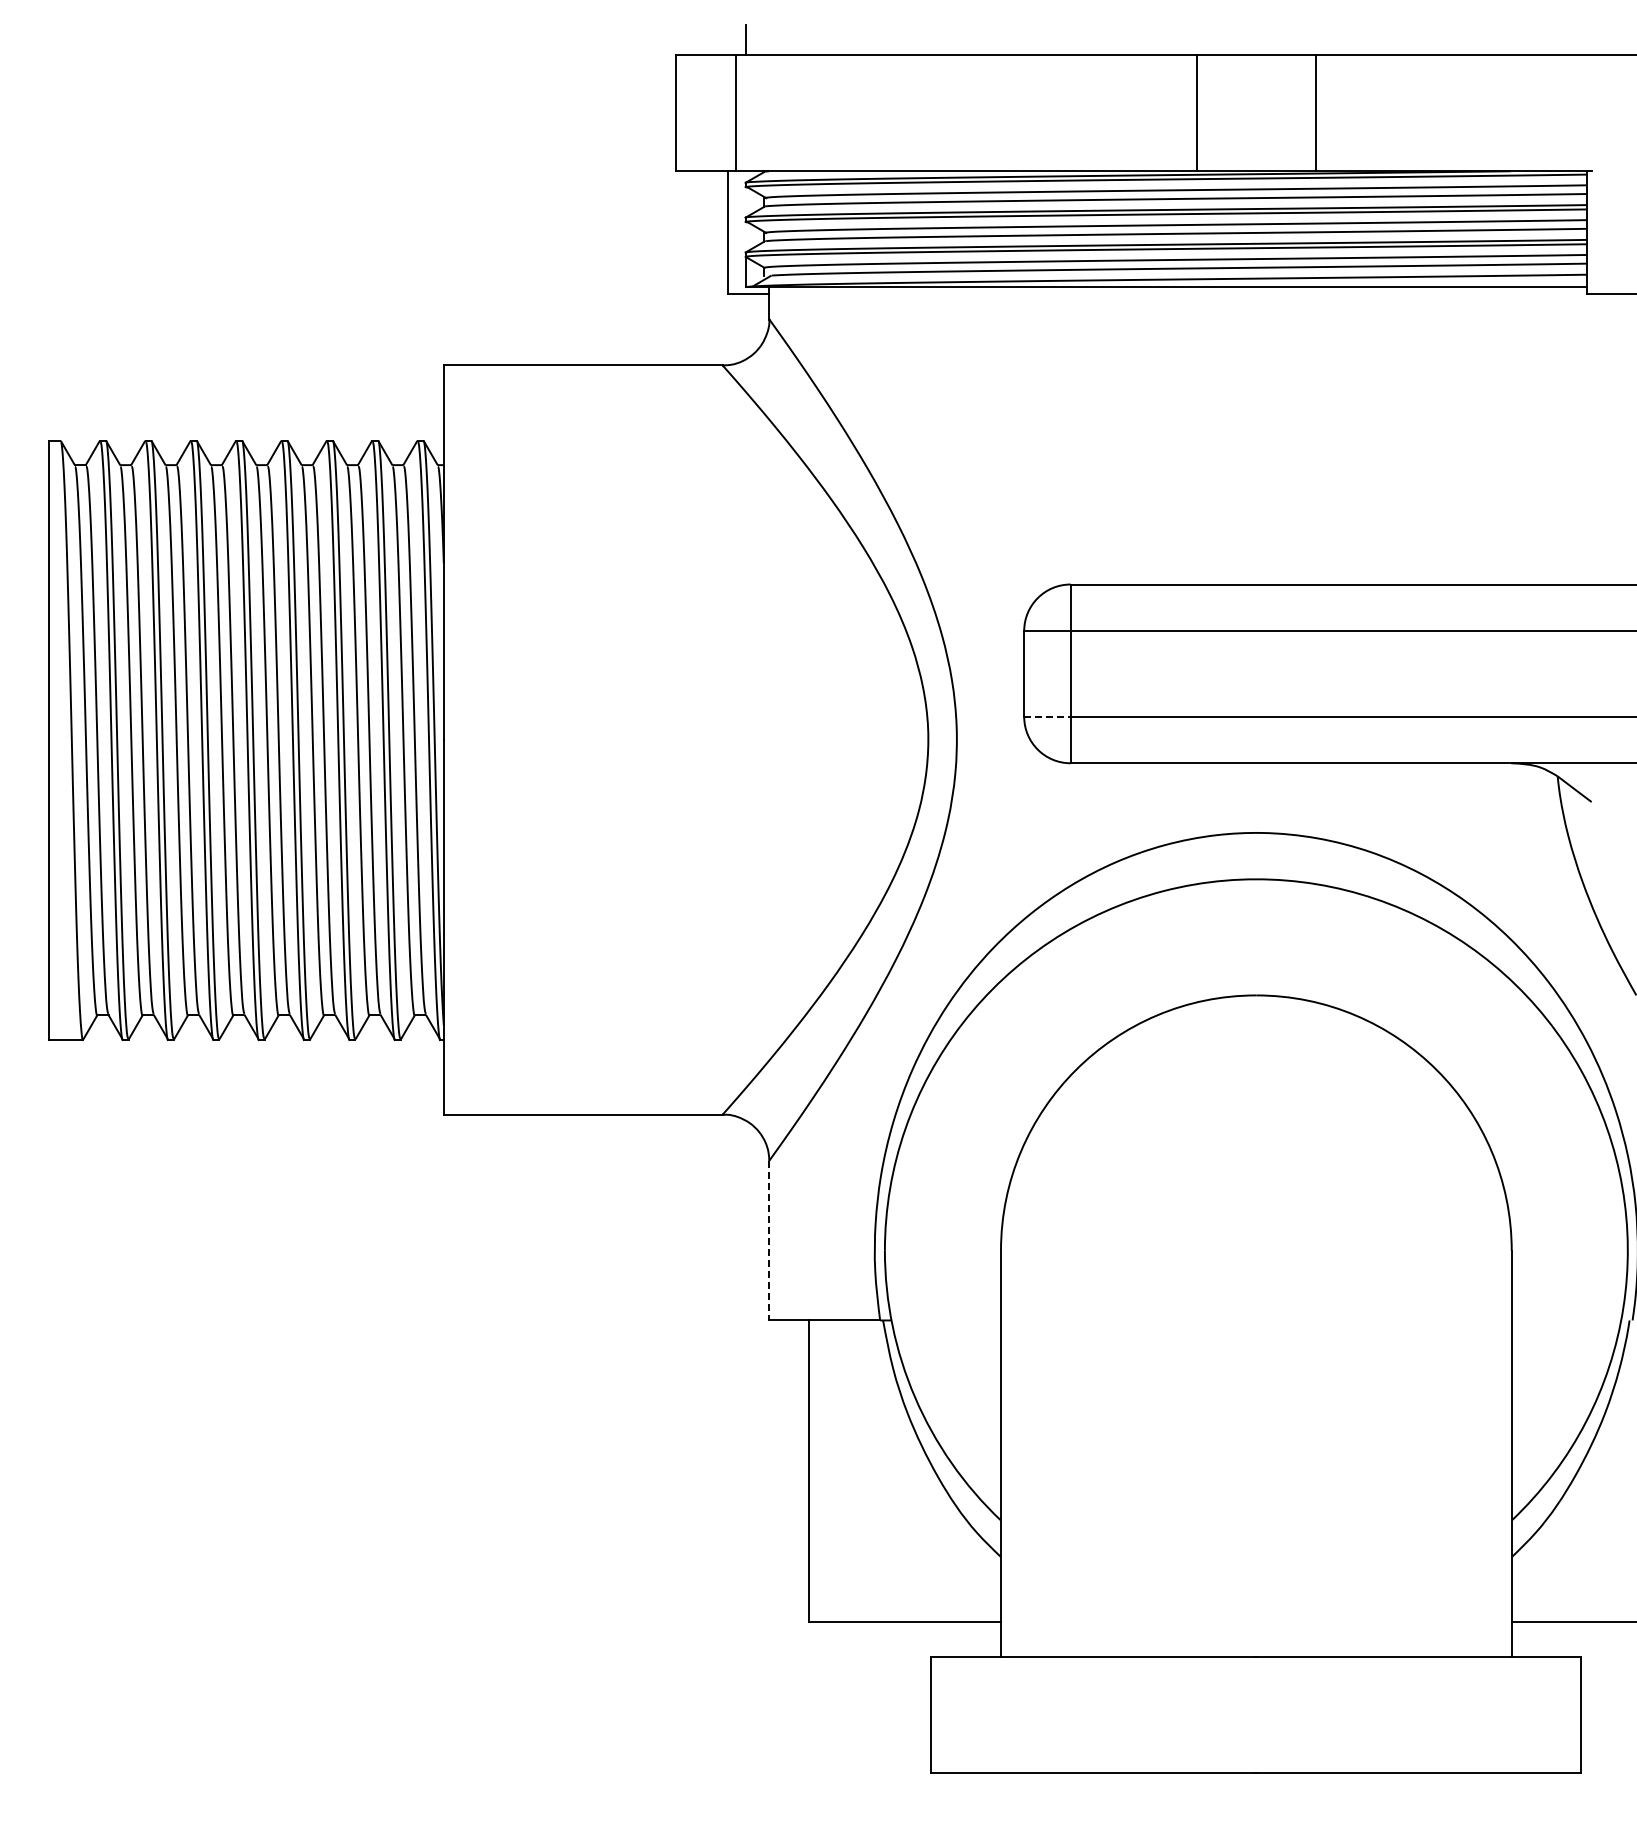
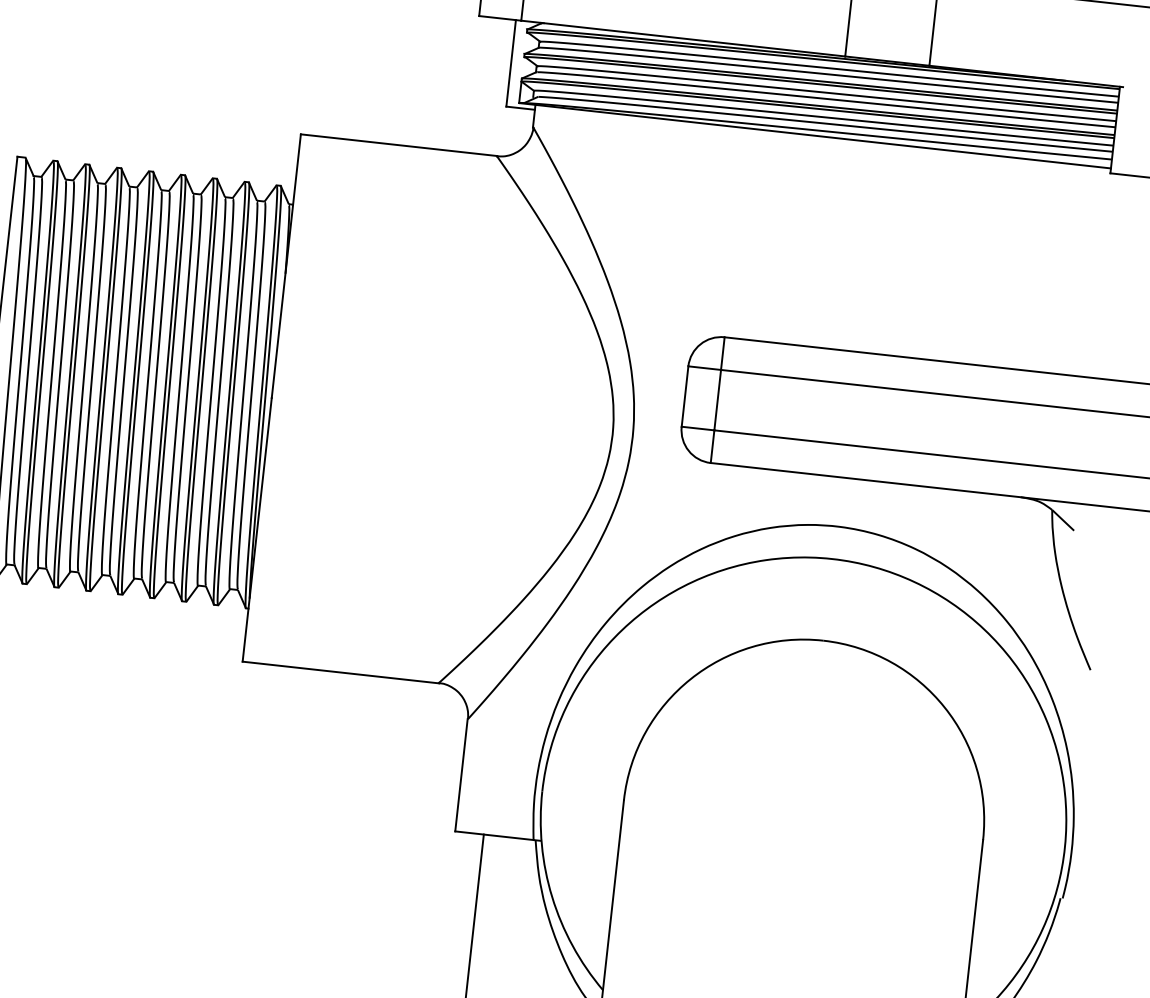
line: (1047, 716) -> (698, 428), dashed -> solid
line: (768, 1240) -> (461, 775), dashed -> solid

